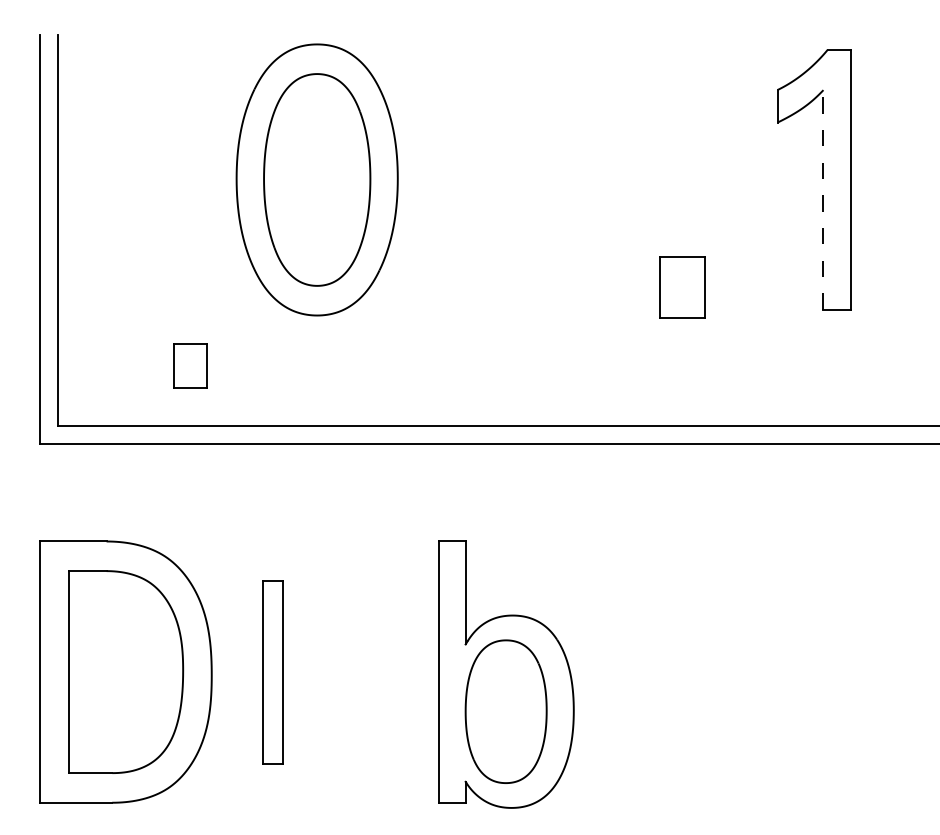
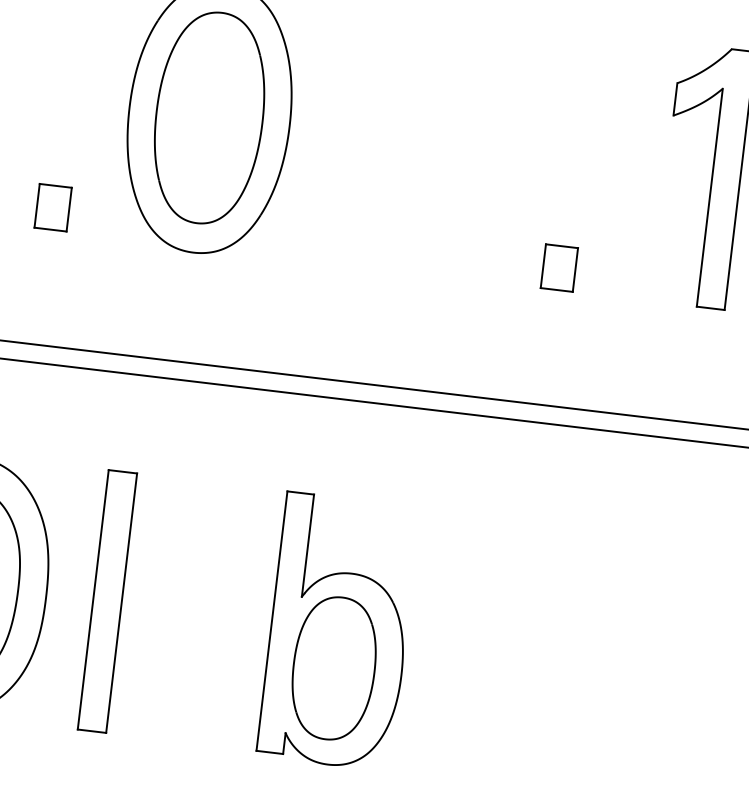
line: (823, 199) -> (709, 197), dashed -> solid
part: (682, 287) -> (559, 268), size x0.71
part: (190, 365) -> (53, 207), moved
part: (272, 671) -> (106, 600), size x1.43

